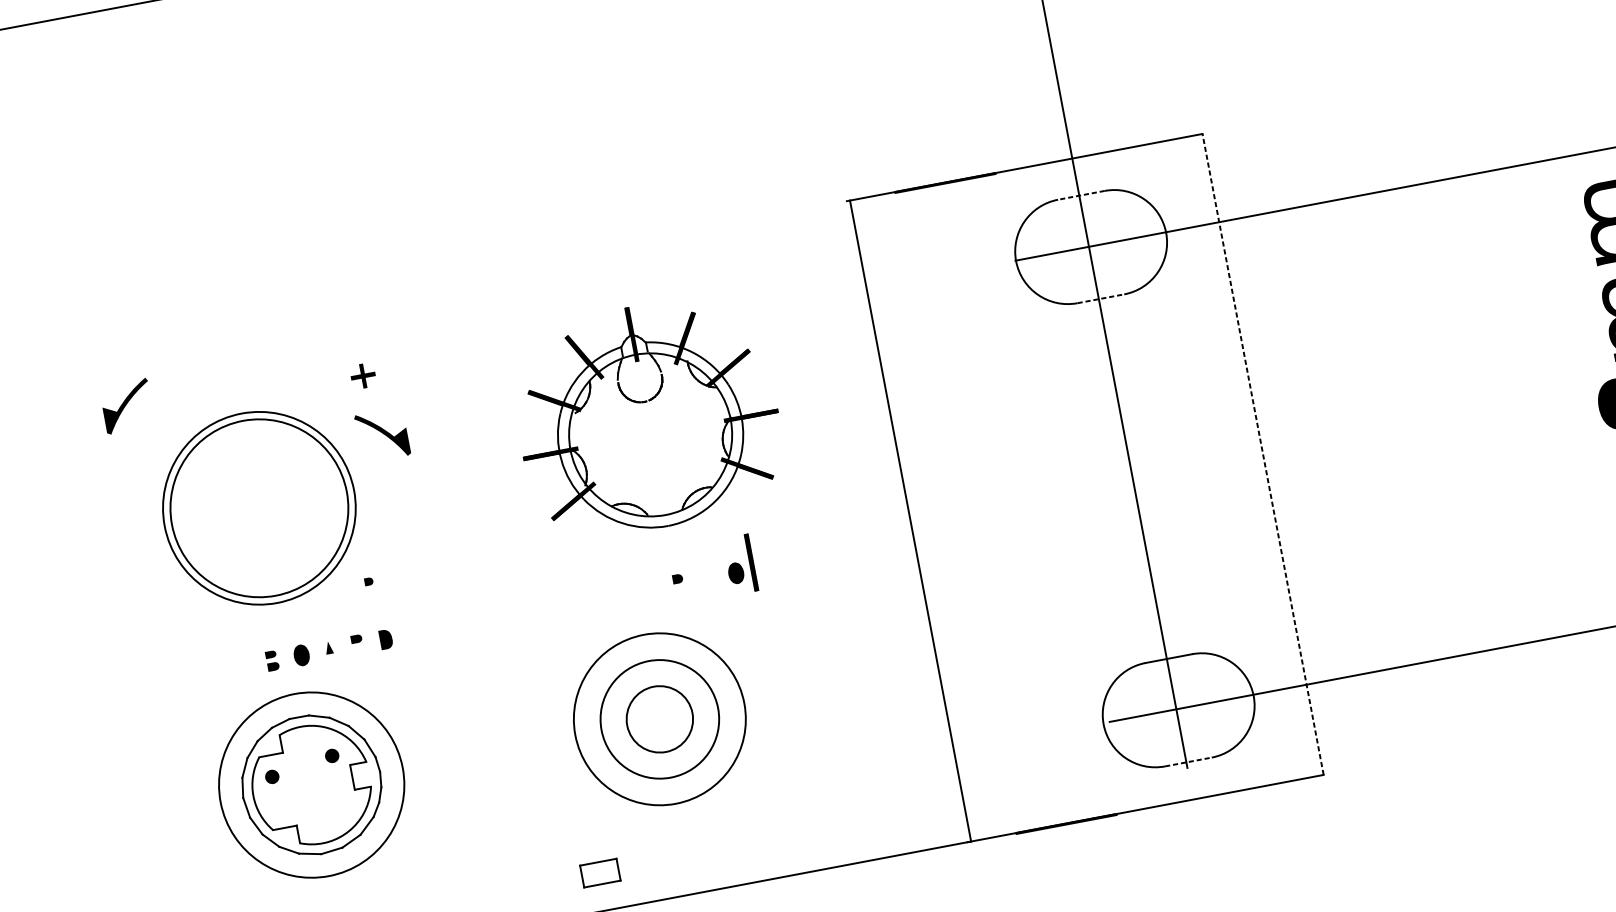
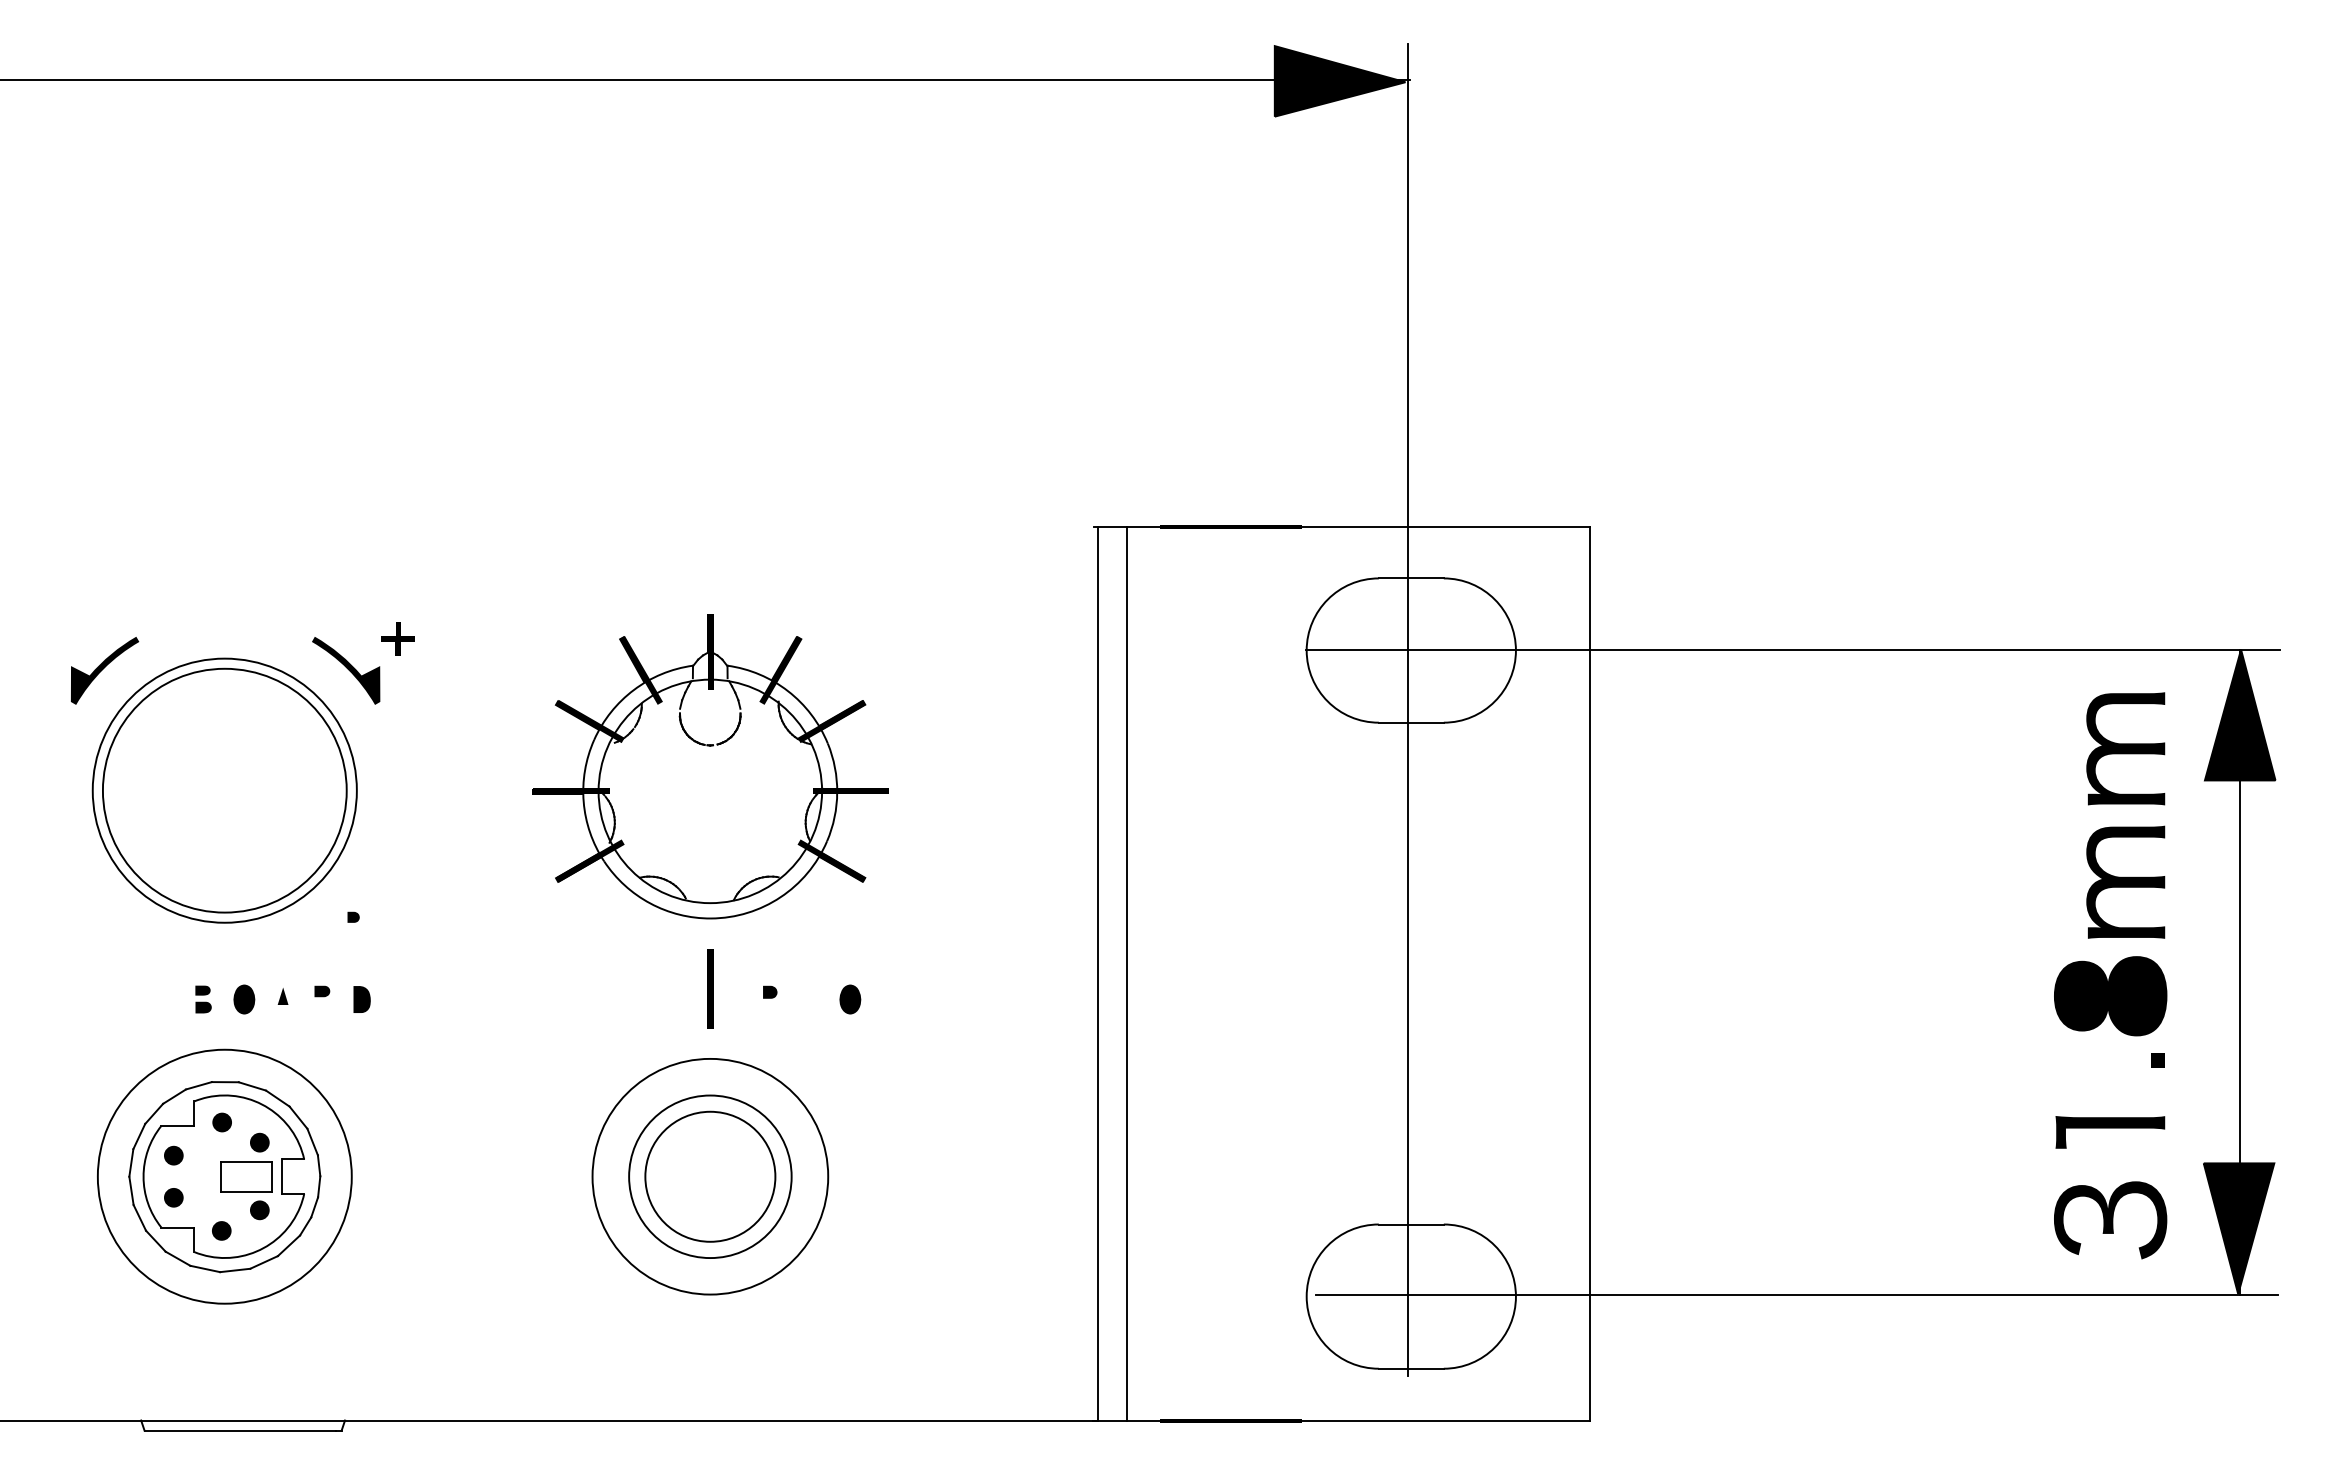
line: (1081, 195) -> (1411, 578), dashed -> solid
line: (1101, 298) -> (1411, 722), dashed -> solid
part: (127, 406) -> (105, 670), moved
part: (647, 417) -> (710, 766), moved
part: (382, 435) -> (346, 670), moved
line: (1263, 454) -> (1590, 973), dashed -> solid
line: (930, 517) -> (1126, 973), added
part: (751, 562) -> (710, 988), moved
circle: (659, 719) -> (710, 1176), size x1.43
fill: (302, 746) -> (222, 1122), added
line: (1188, 761) -> (1411, 1368), dashed -> solid
fill: (341, 804) -> (259, 1210), added
fill: (277, 806) -> (173, 1197), added
fill: (316, 824) -> (221, 1230), added
part: (600, 872) -> (246, 1176), moved

